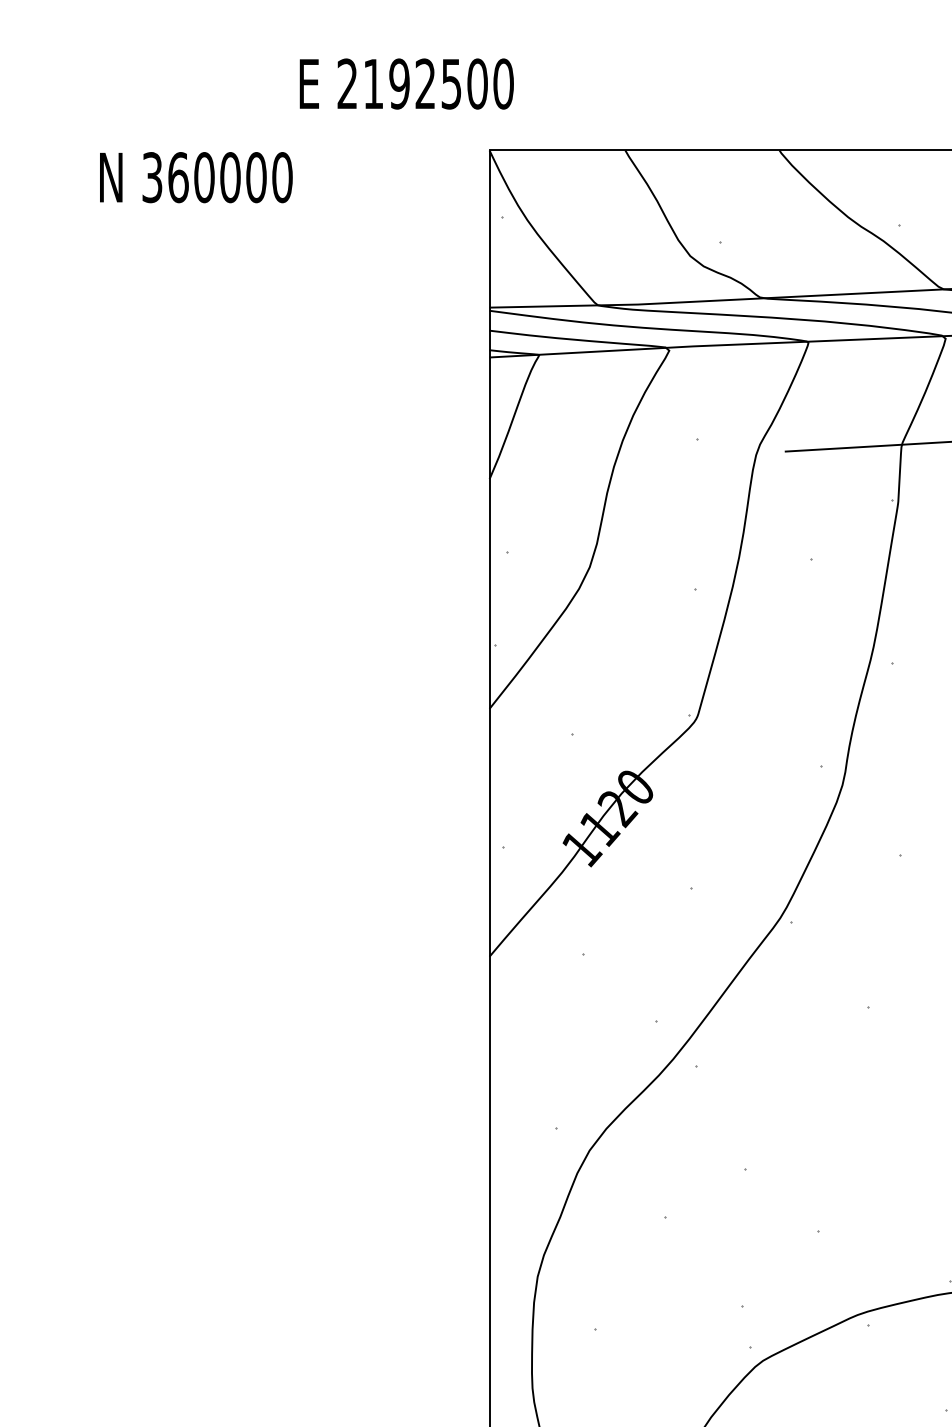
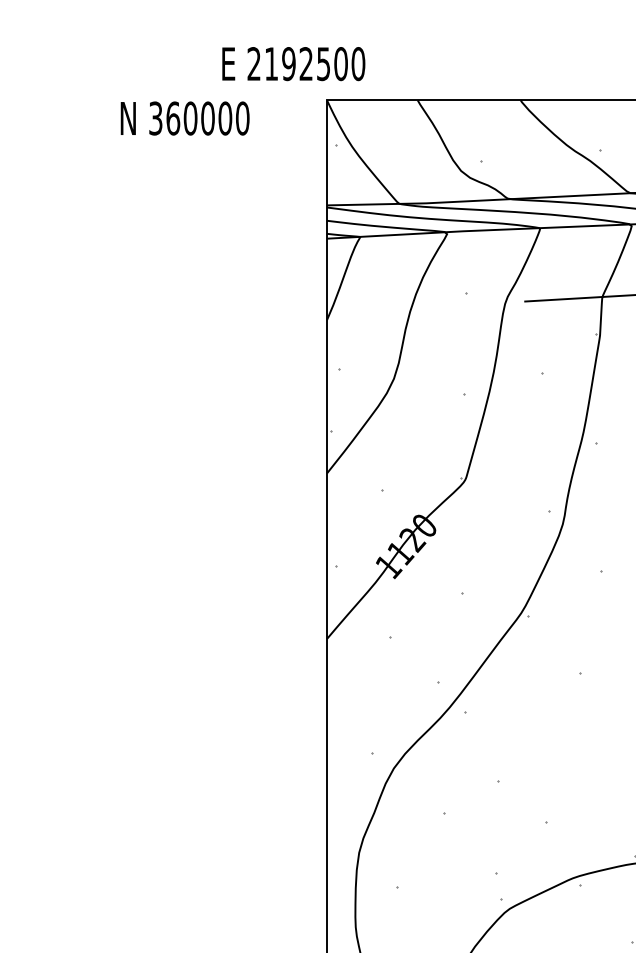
text: (406, 84) -> (293, 64), moved
text: (195, 177) -> (184, 118), moved

